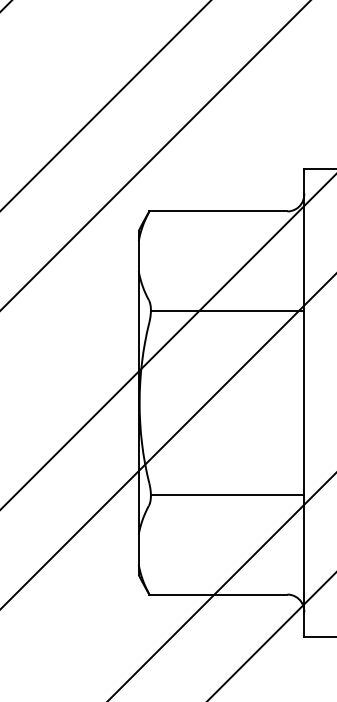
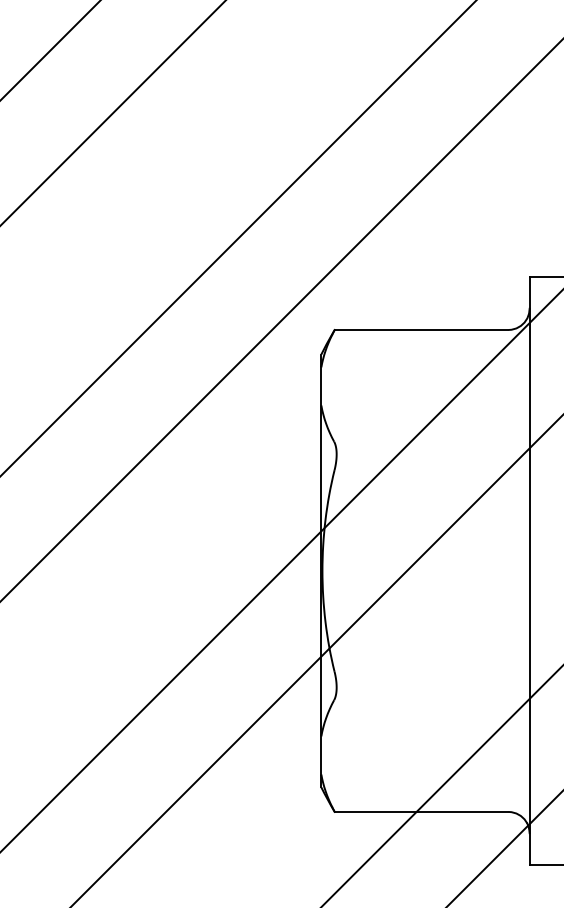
line: (227, 311) -> (432, 455), removed
line: (227, 494) -> (432, 686), removed

